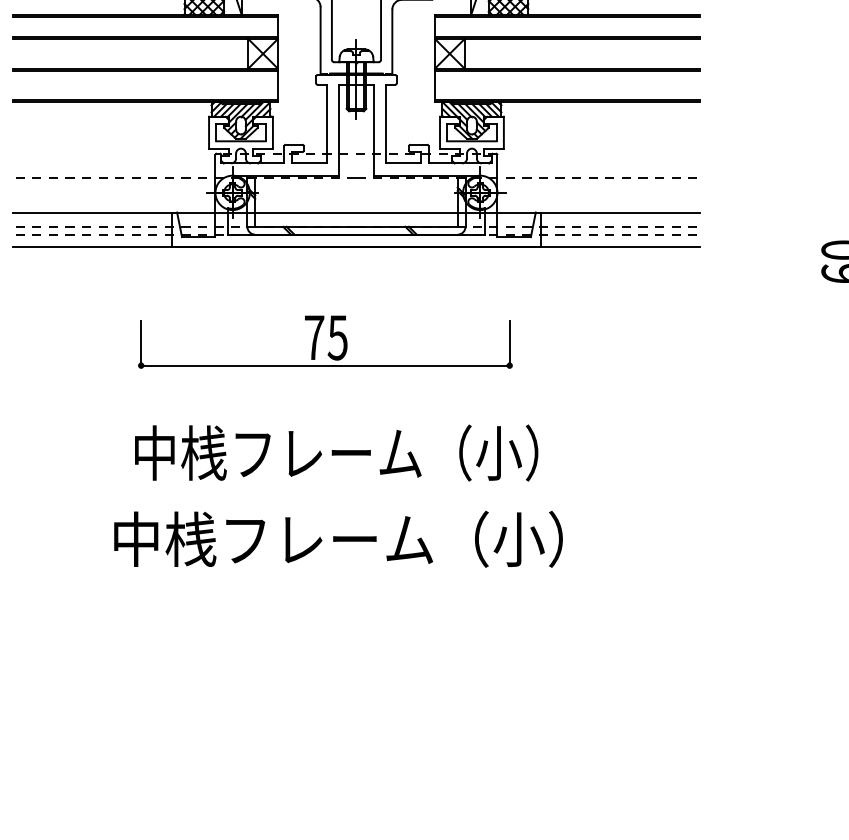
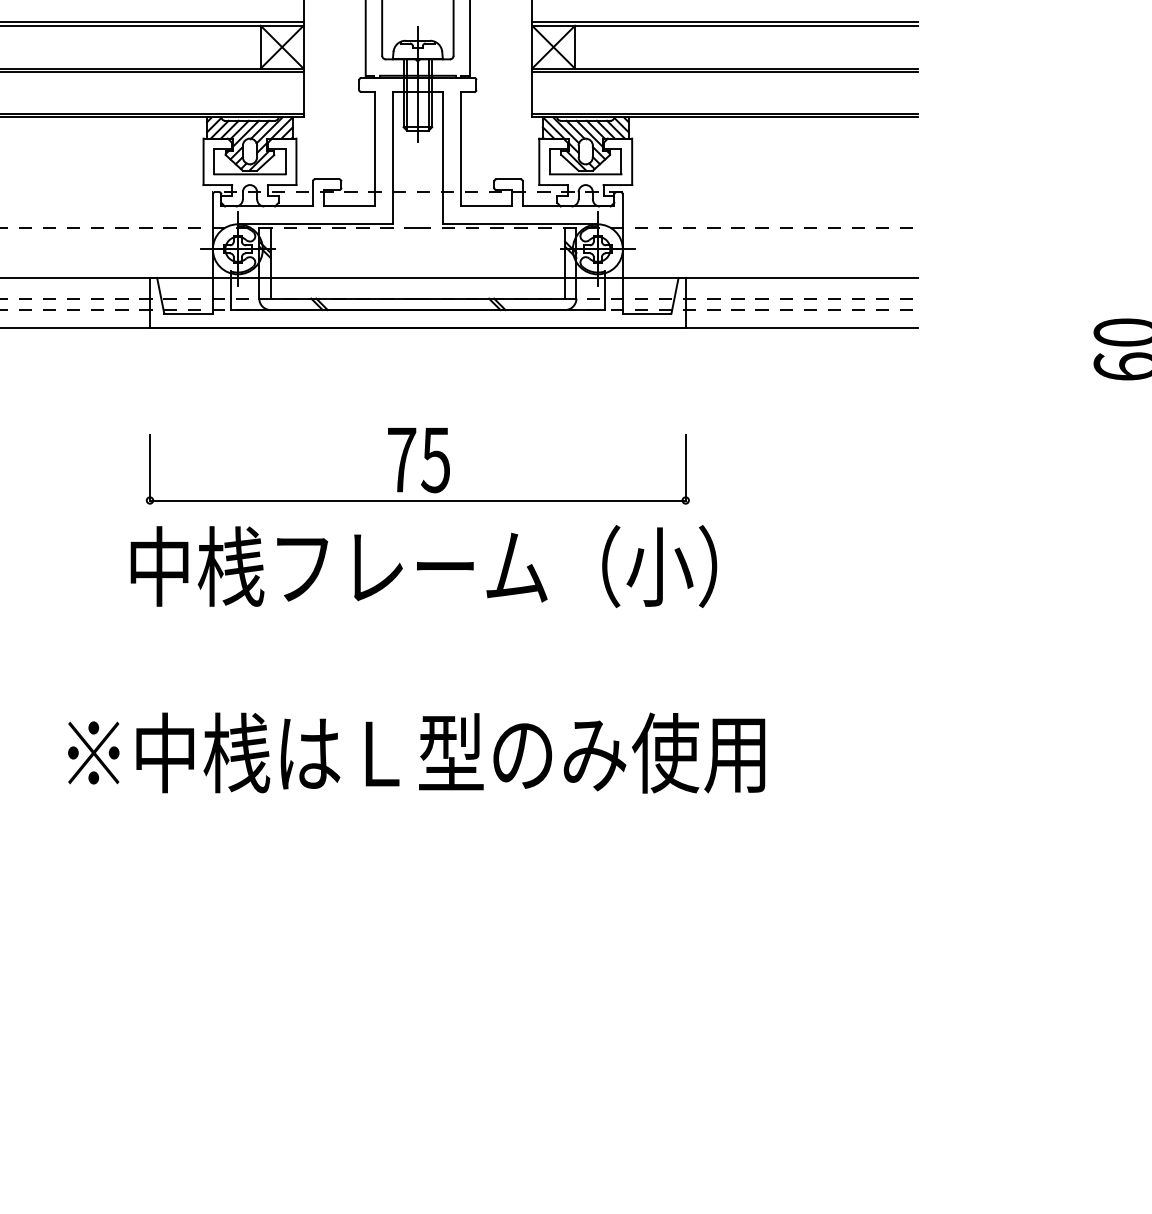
part: (330, 336) -> (425, 458), moved
text: (336, 452) -> (423, 565), moved
text: (354, 538) -> (415, 751), 中桟フレーム（小） -> ※中桟はＬ型のみ使用

